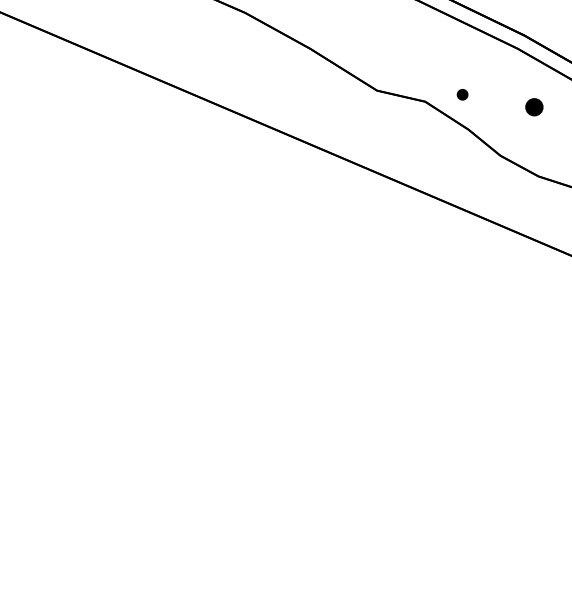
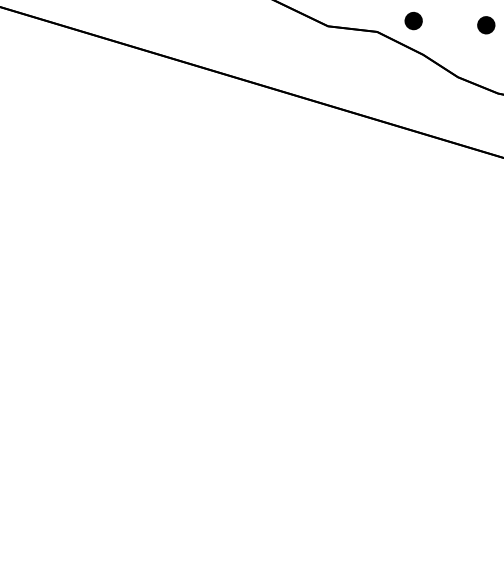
part: (462, 94) -> (413, 20), size x1.67

